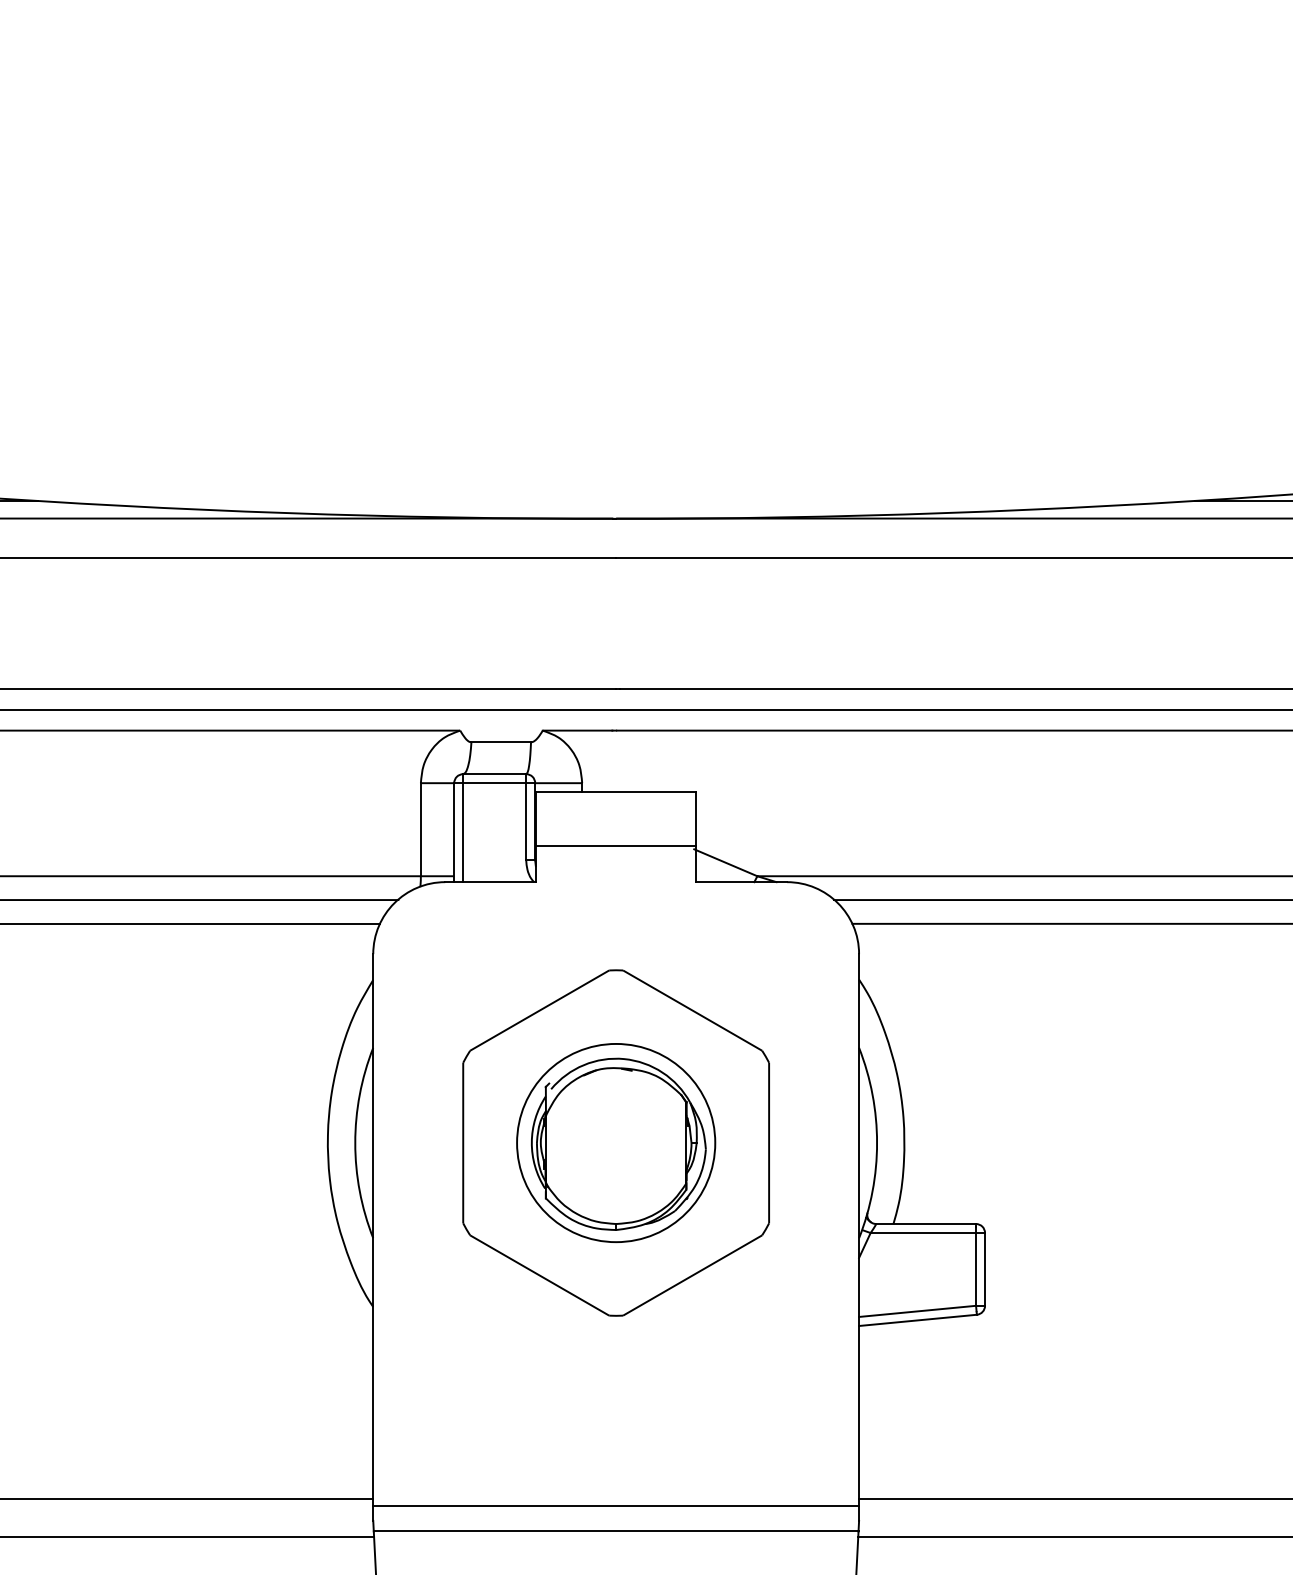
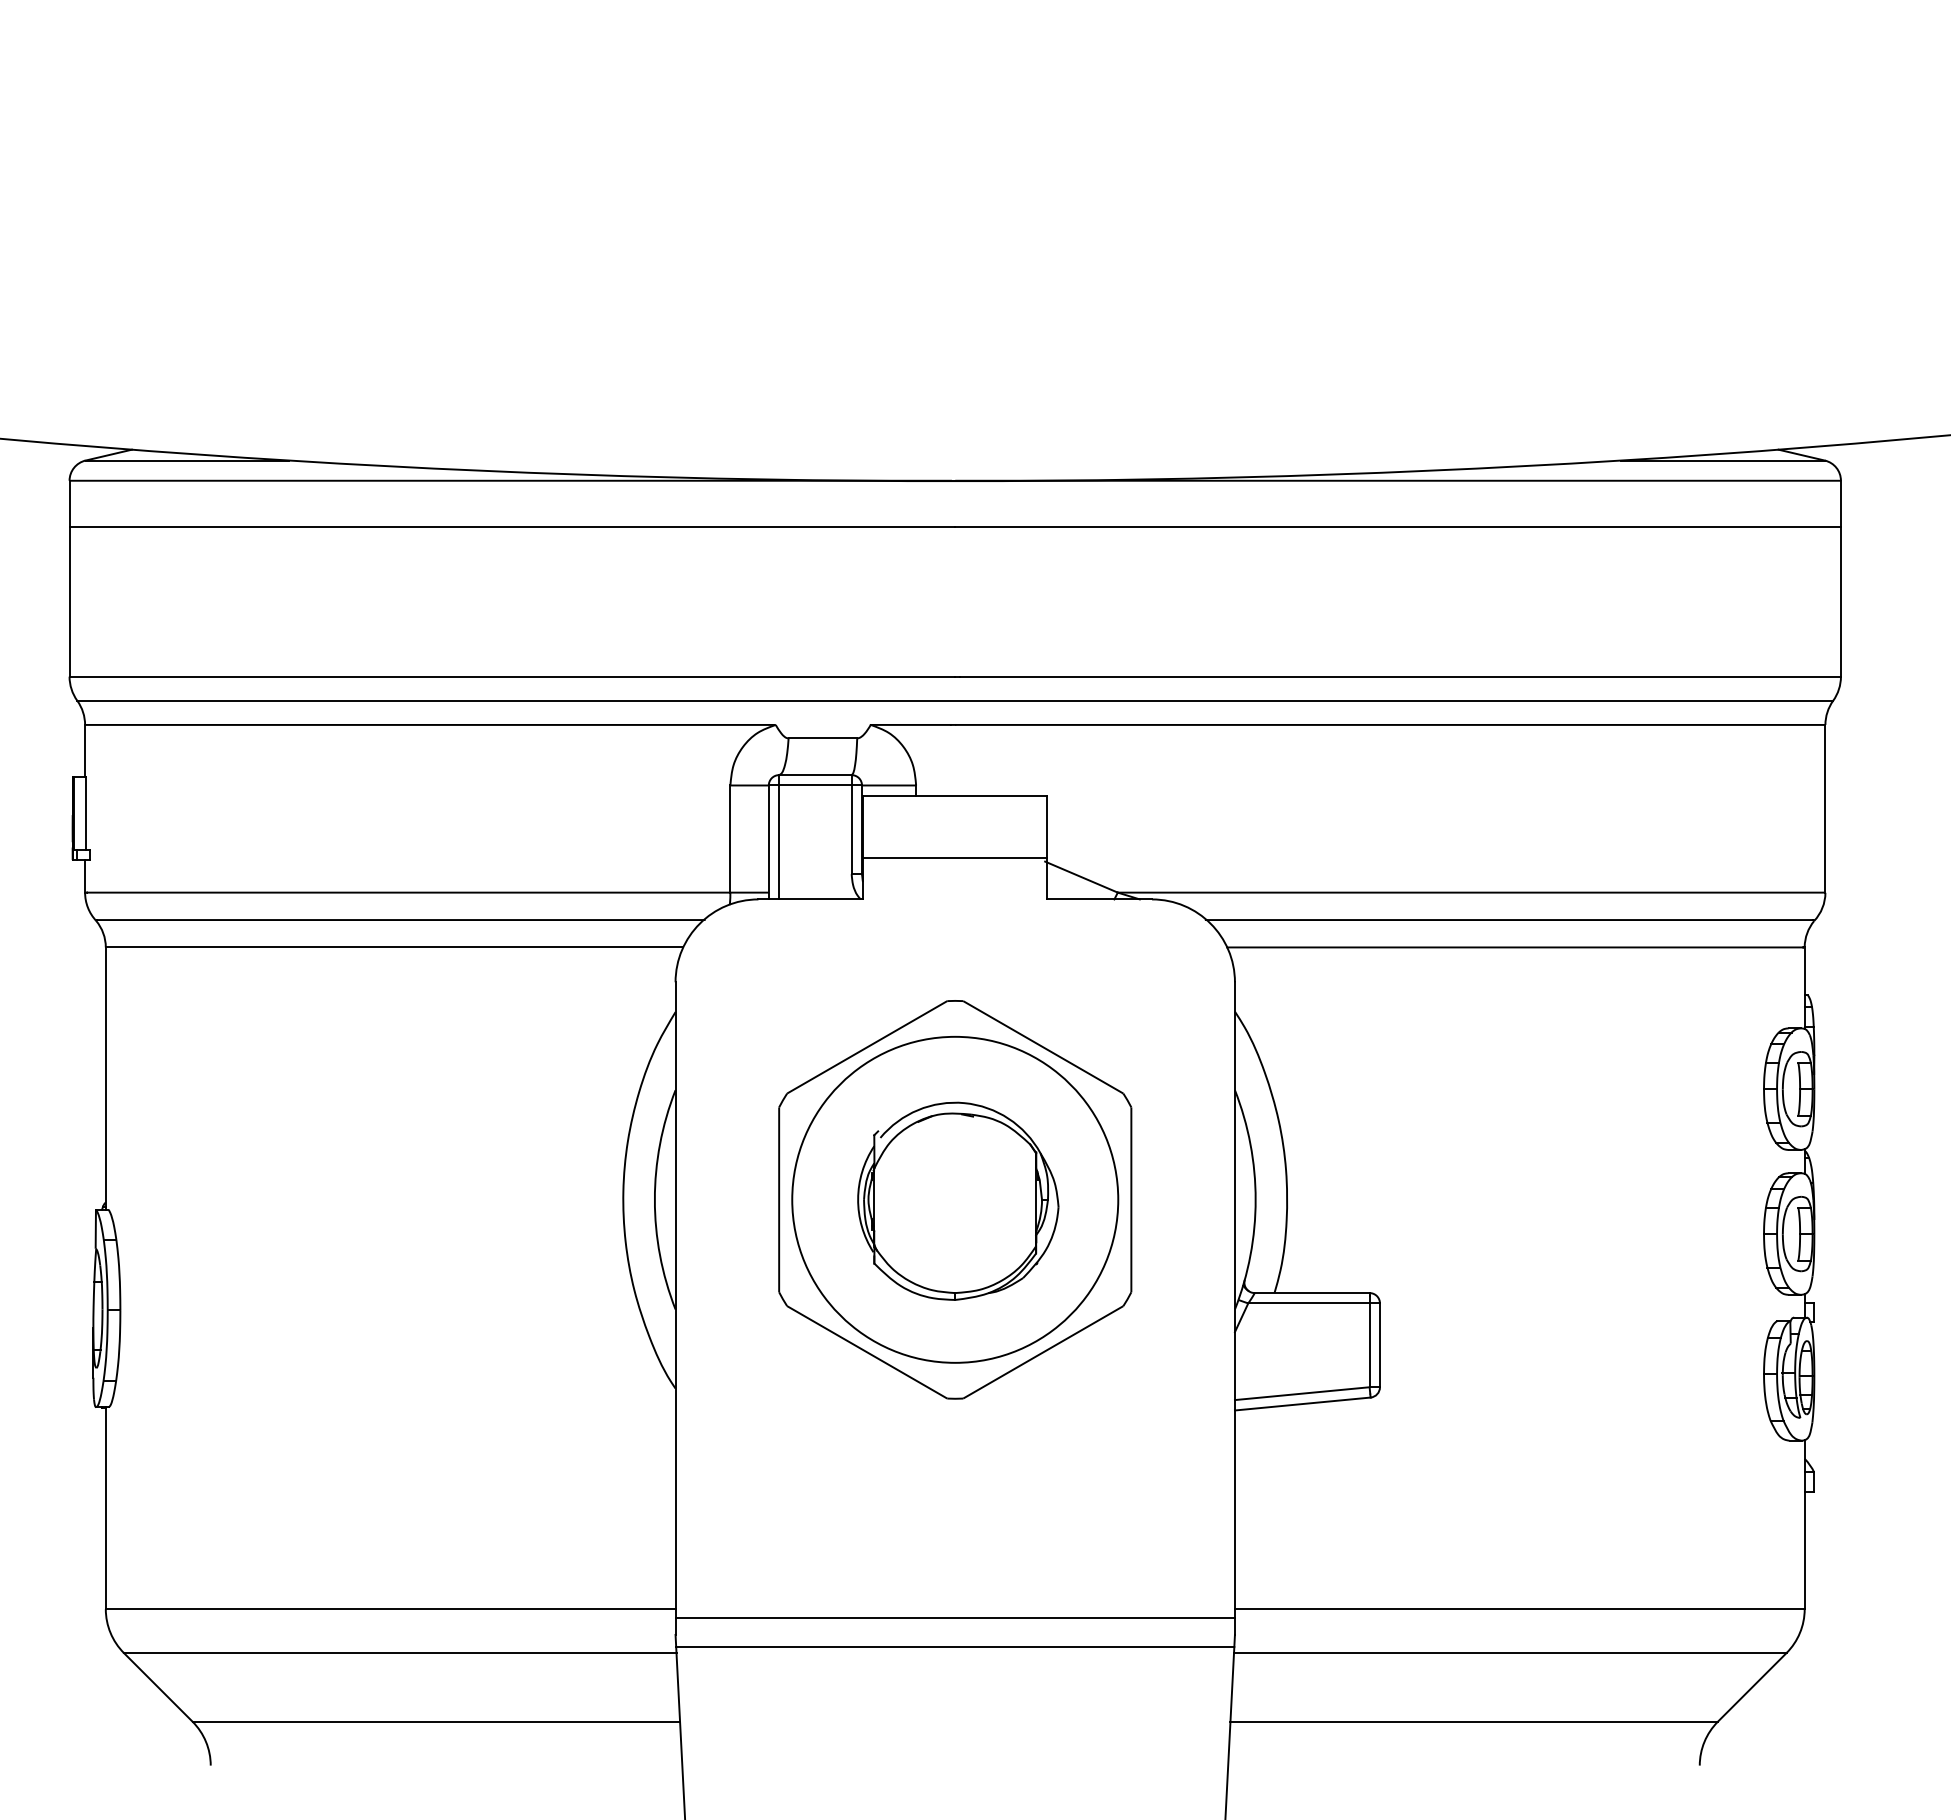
circle: (616, 1142) -> (955, 1199), size x1.43

